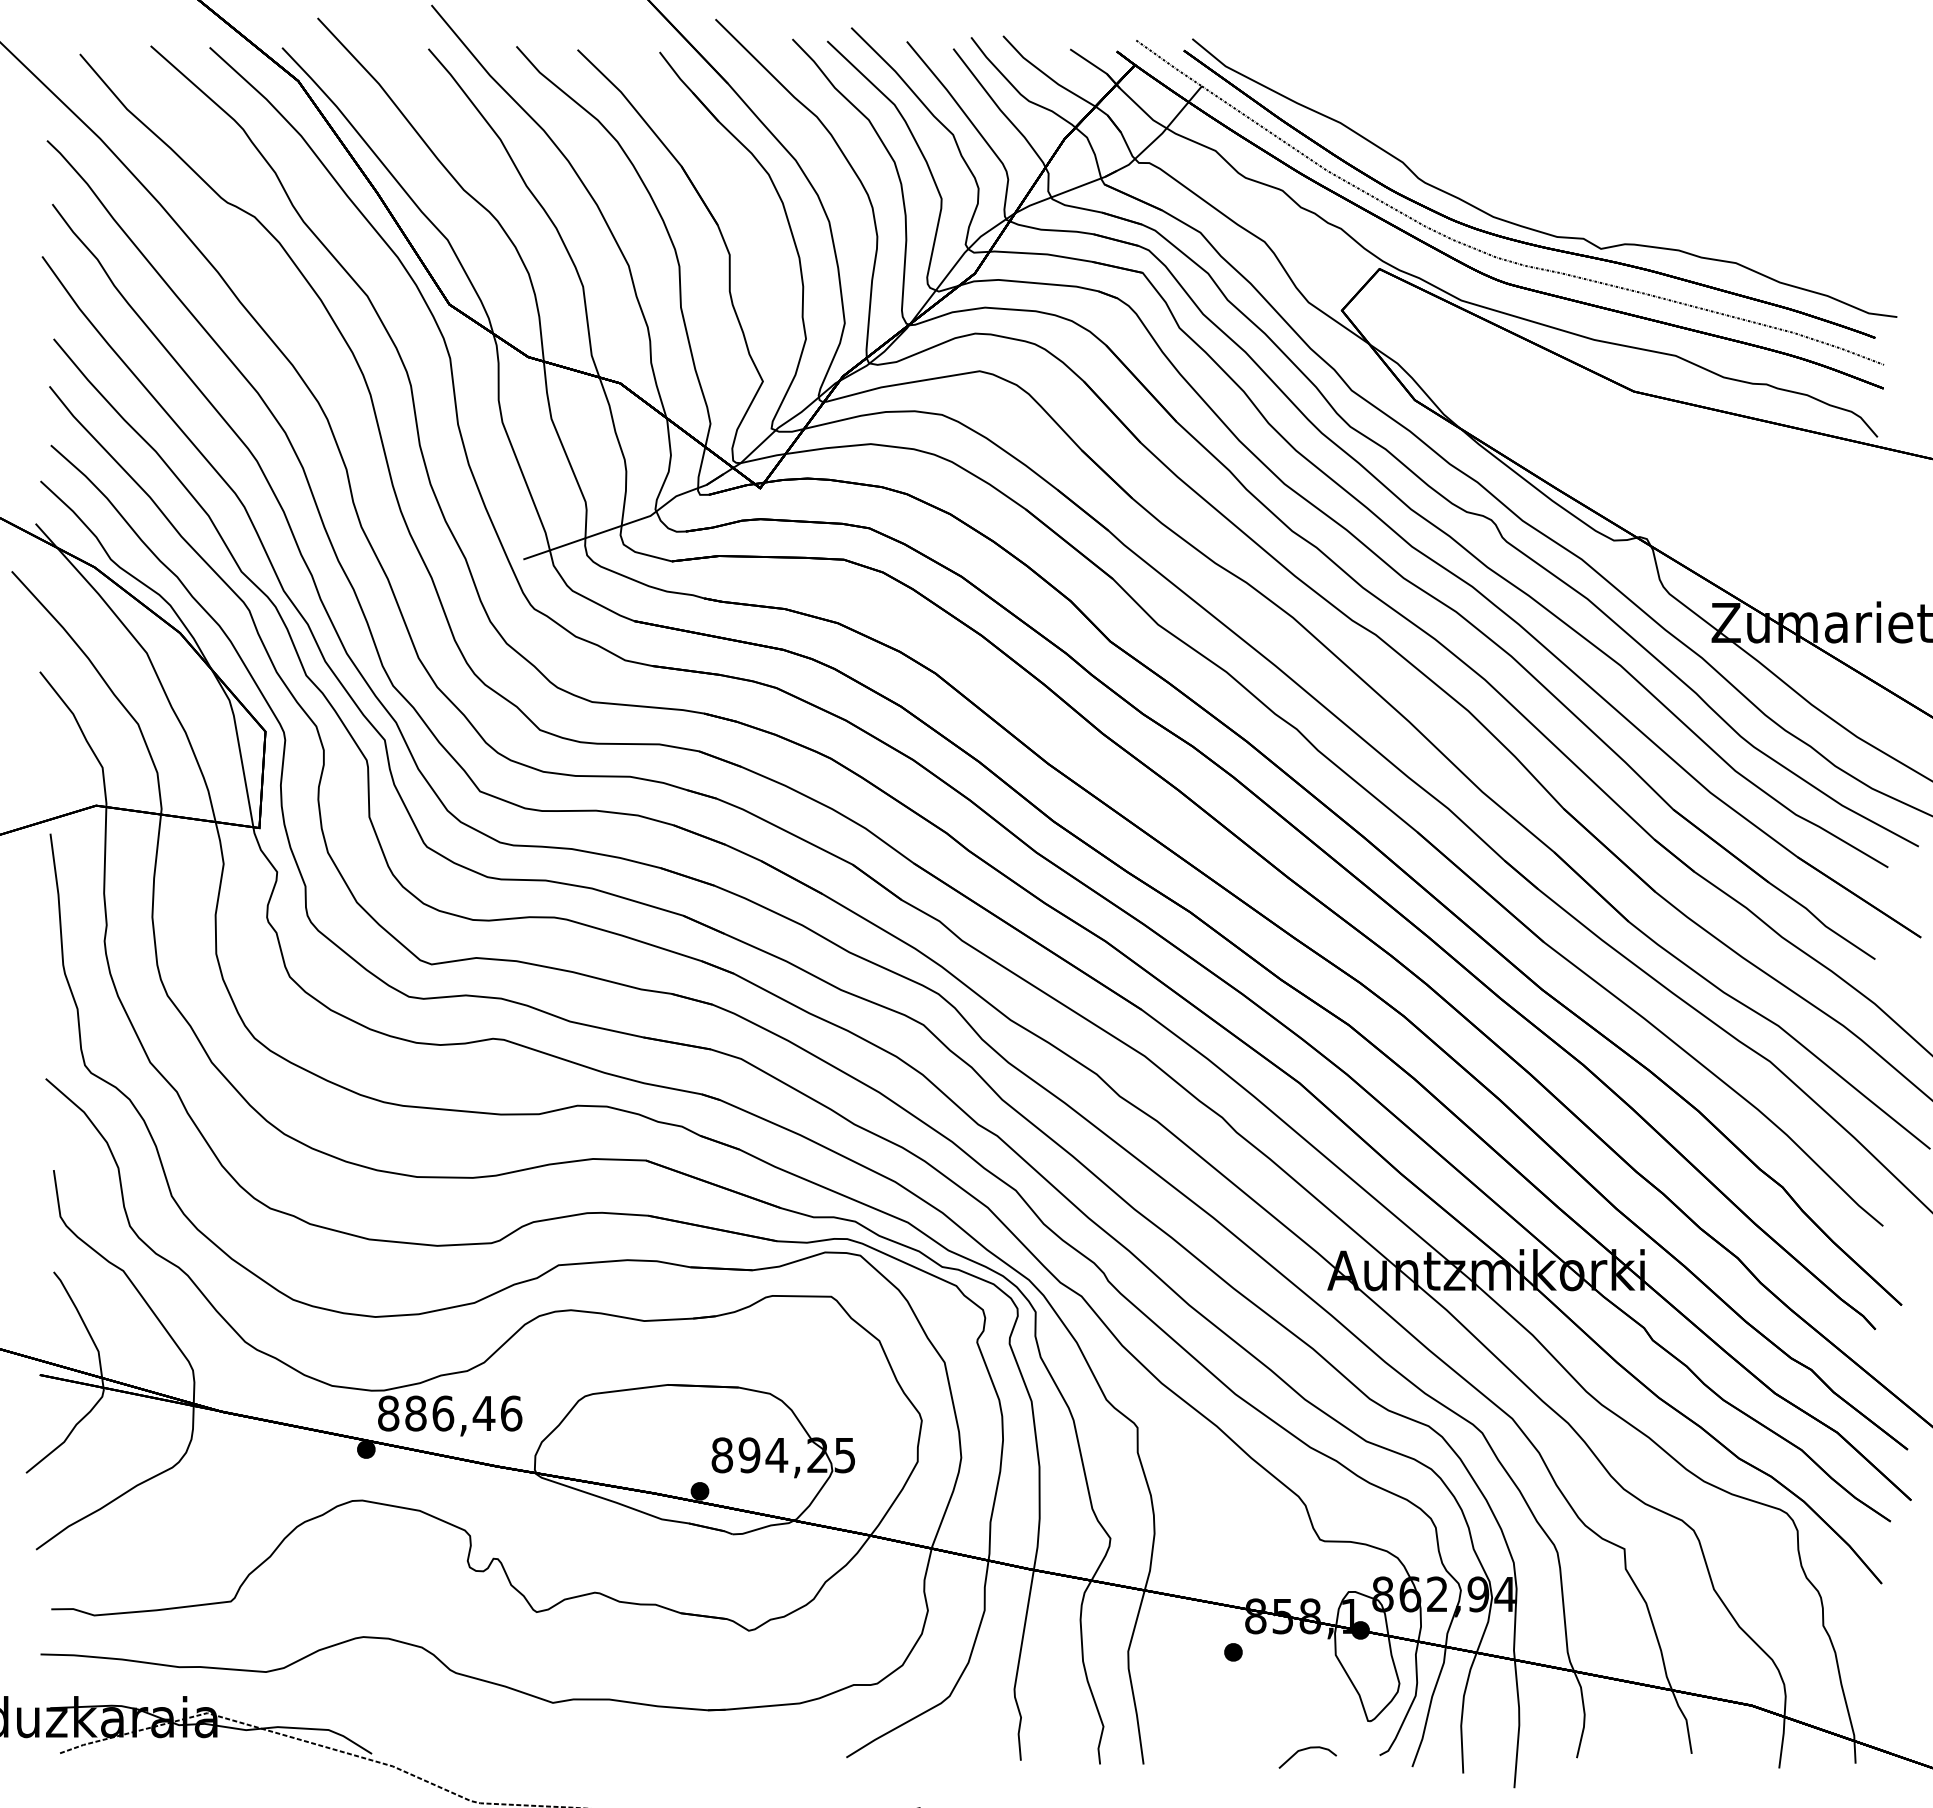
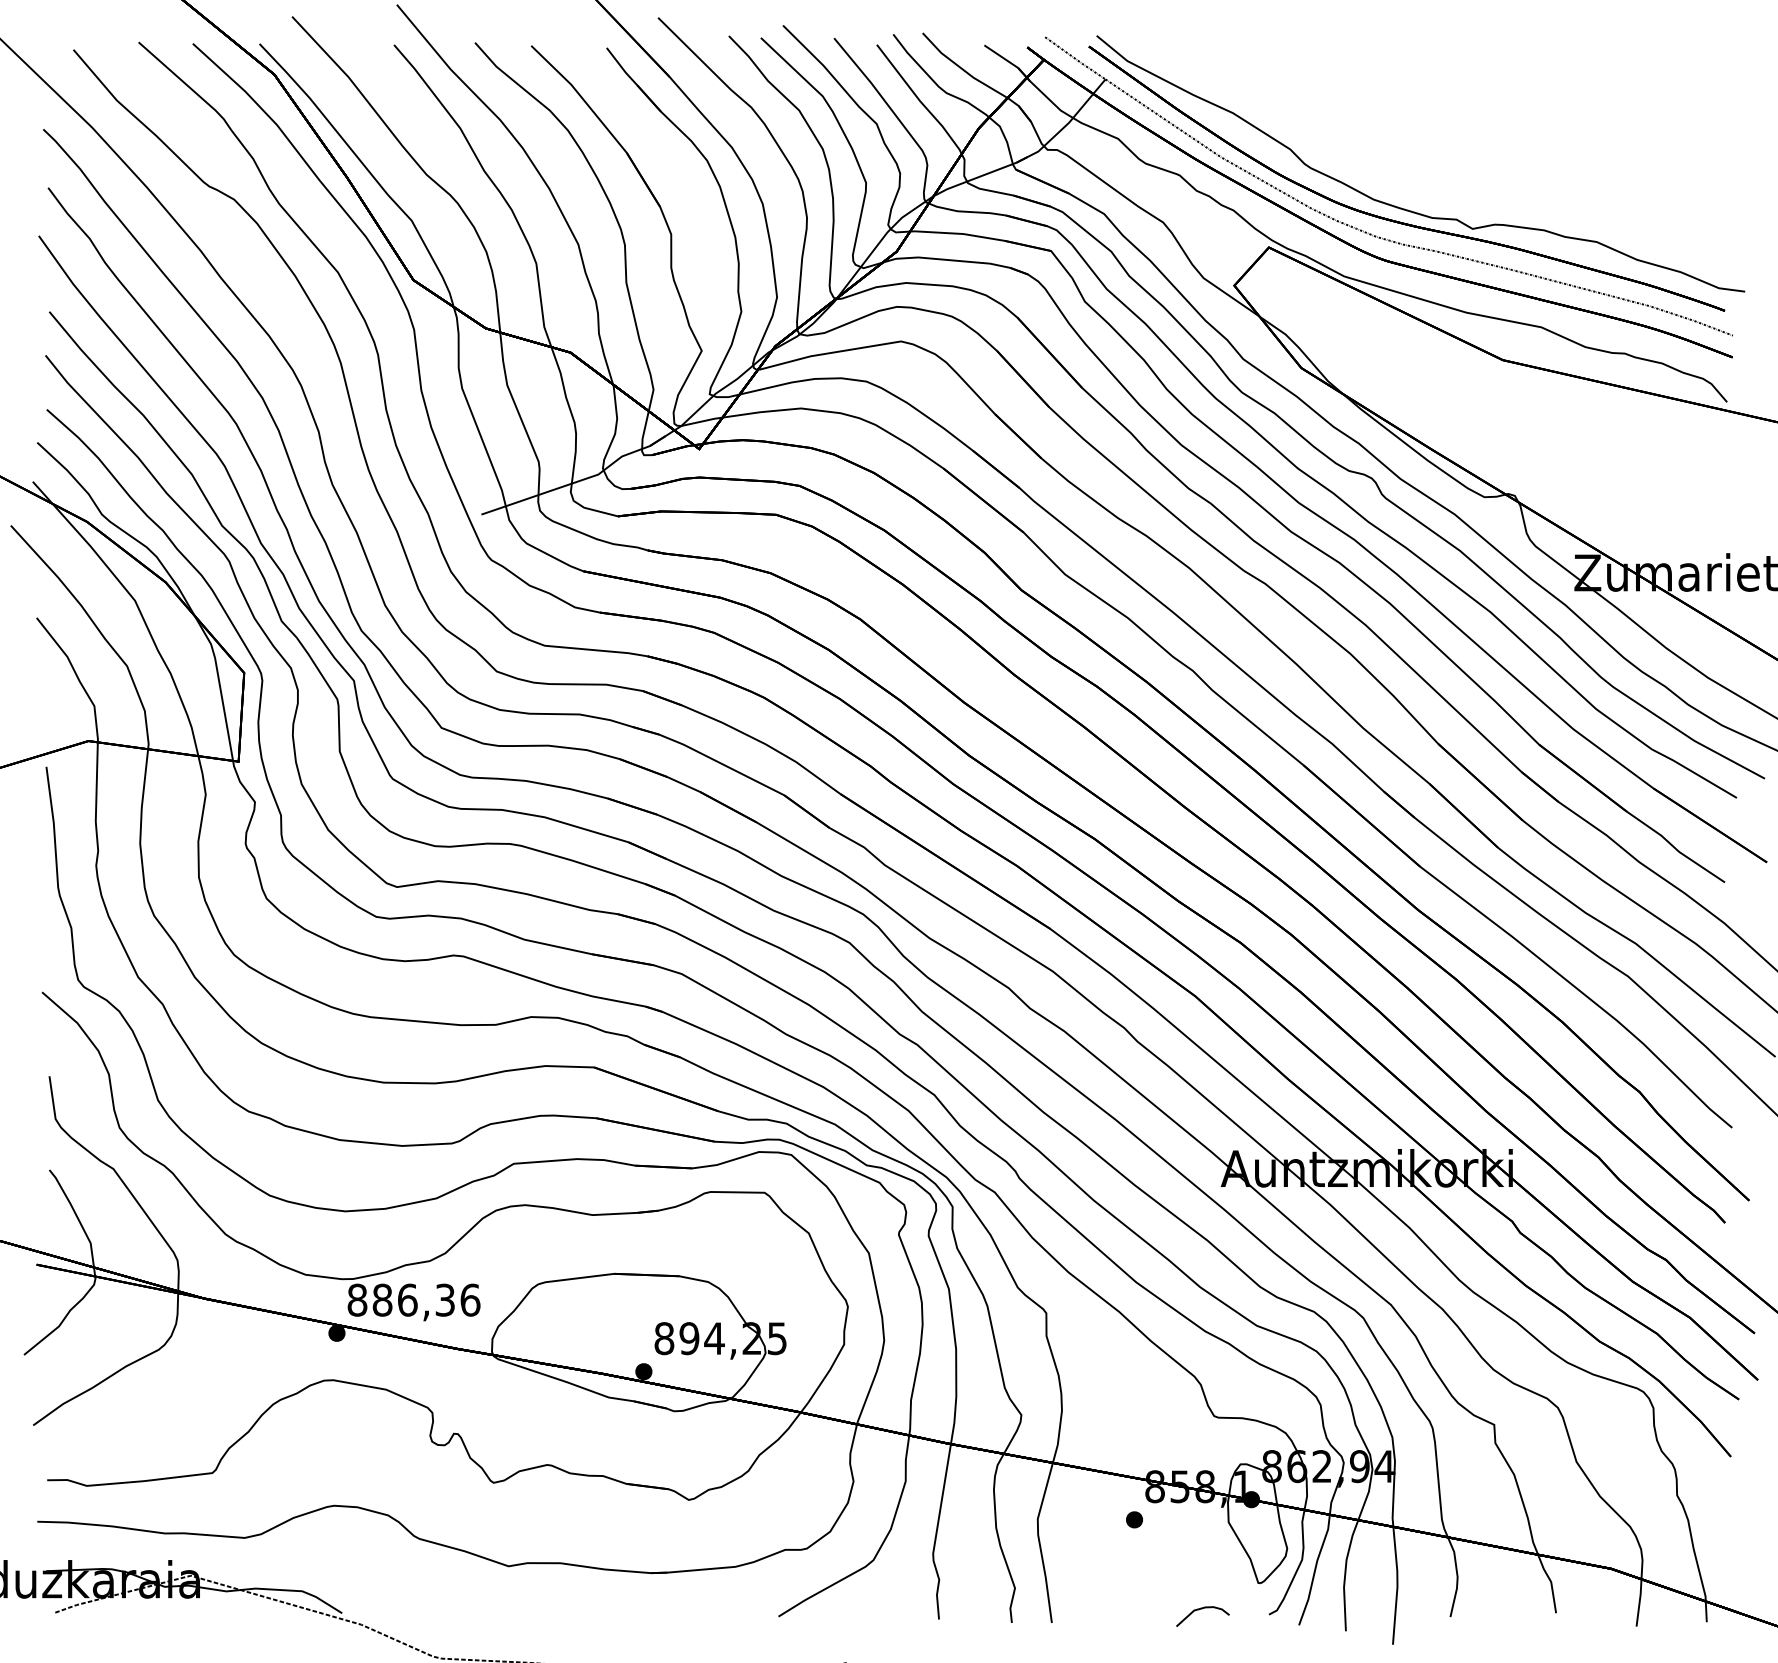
text: (483, 1413) -> (444, 1300), 886,46 -> 886,36

